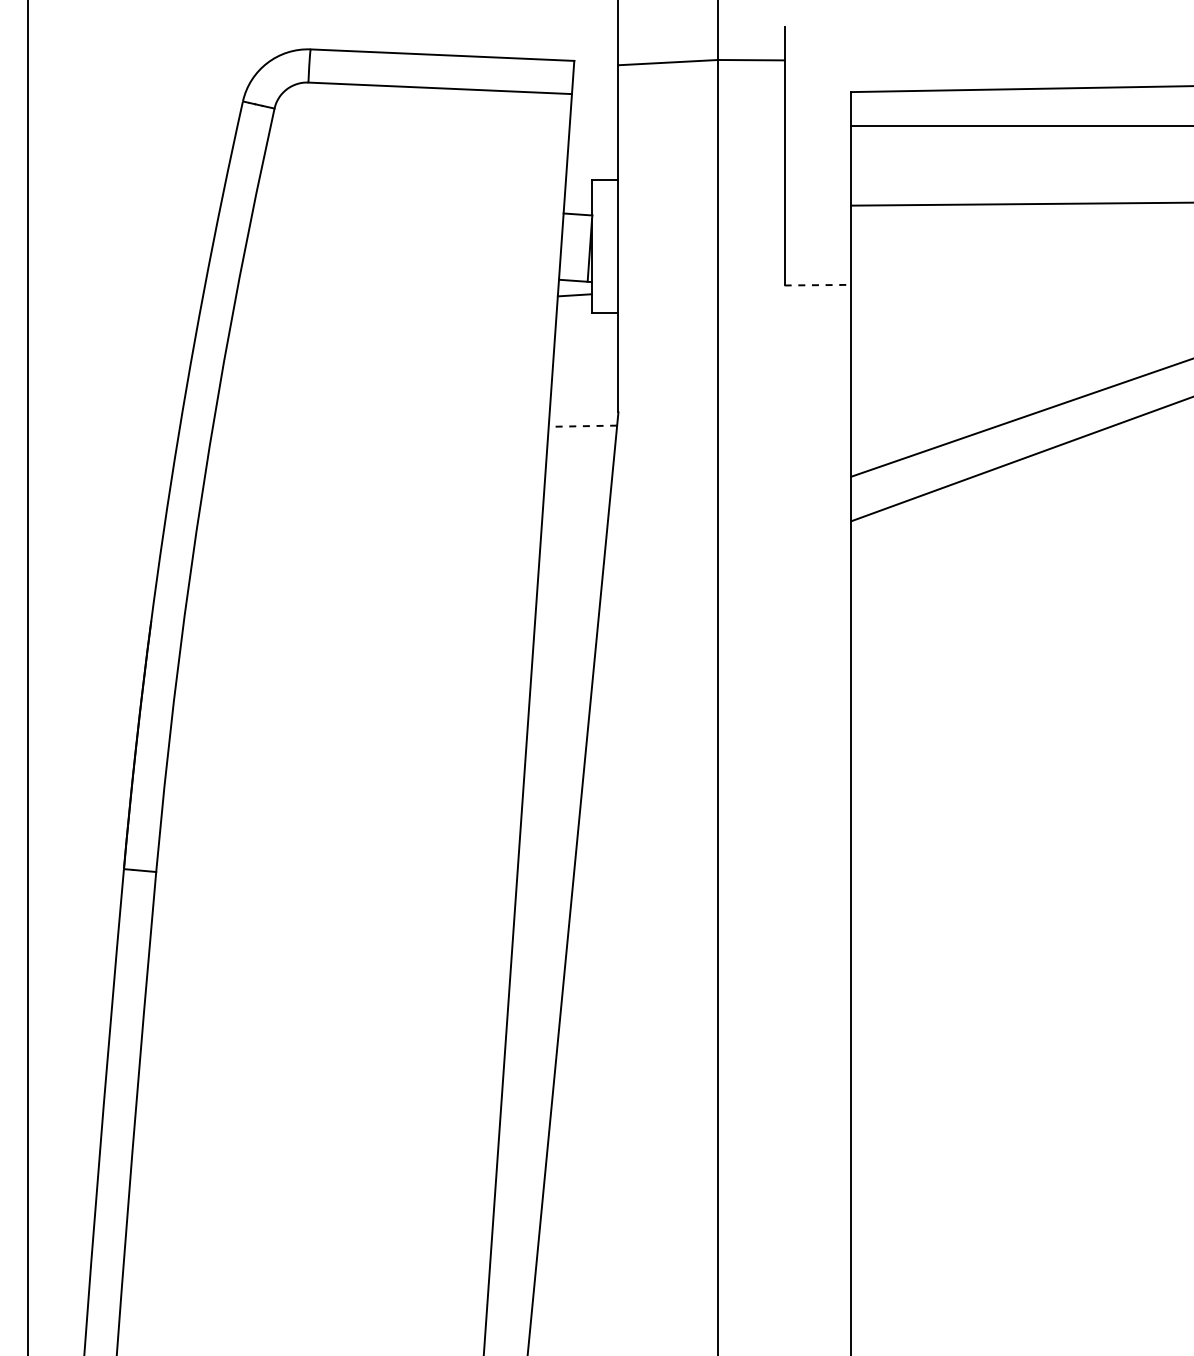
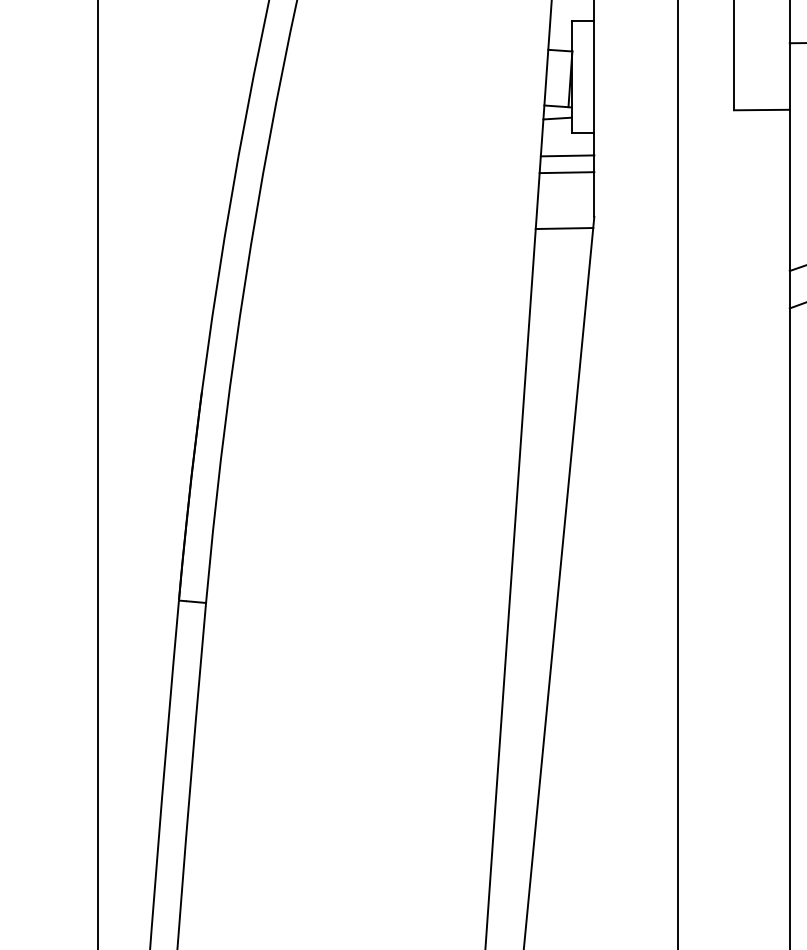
line: (818, 285) -> (762, 110), dashed -> solid
line: (586, 339) -> (567, 155), added
line: (585, 359) -> (566, 172), added
line: (582, 426) -> (564, 228), dashed -> solid

